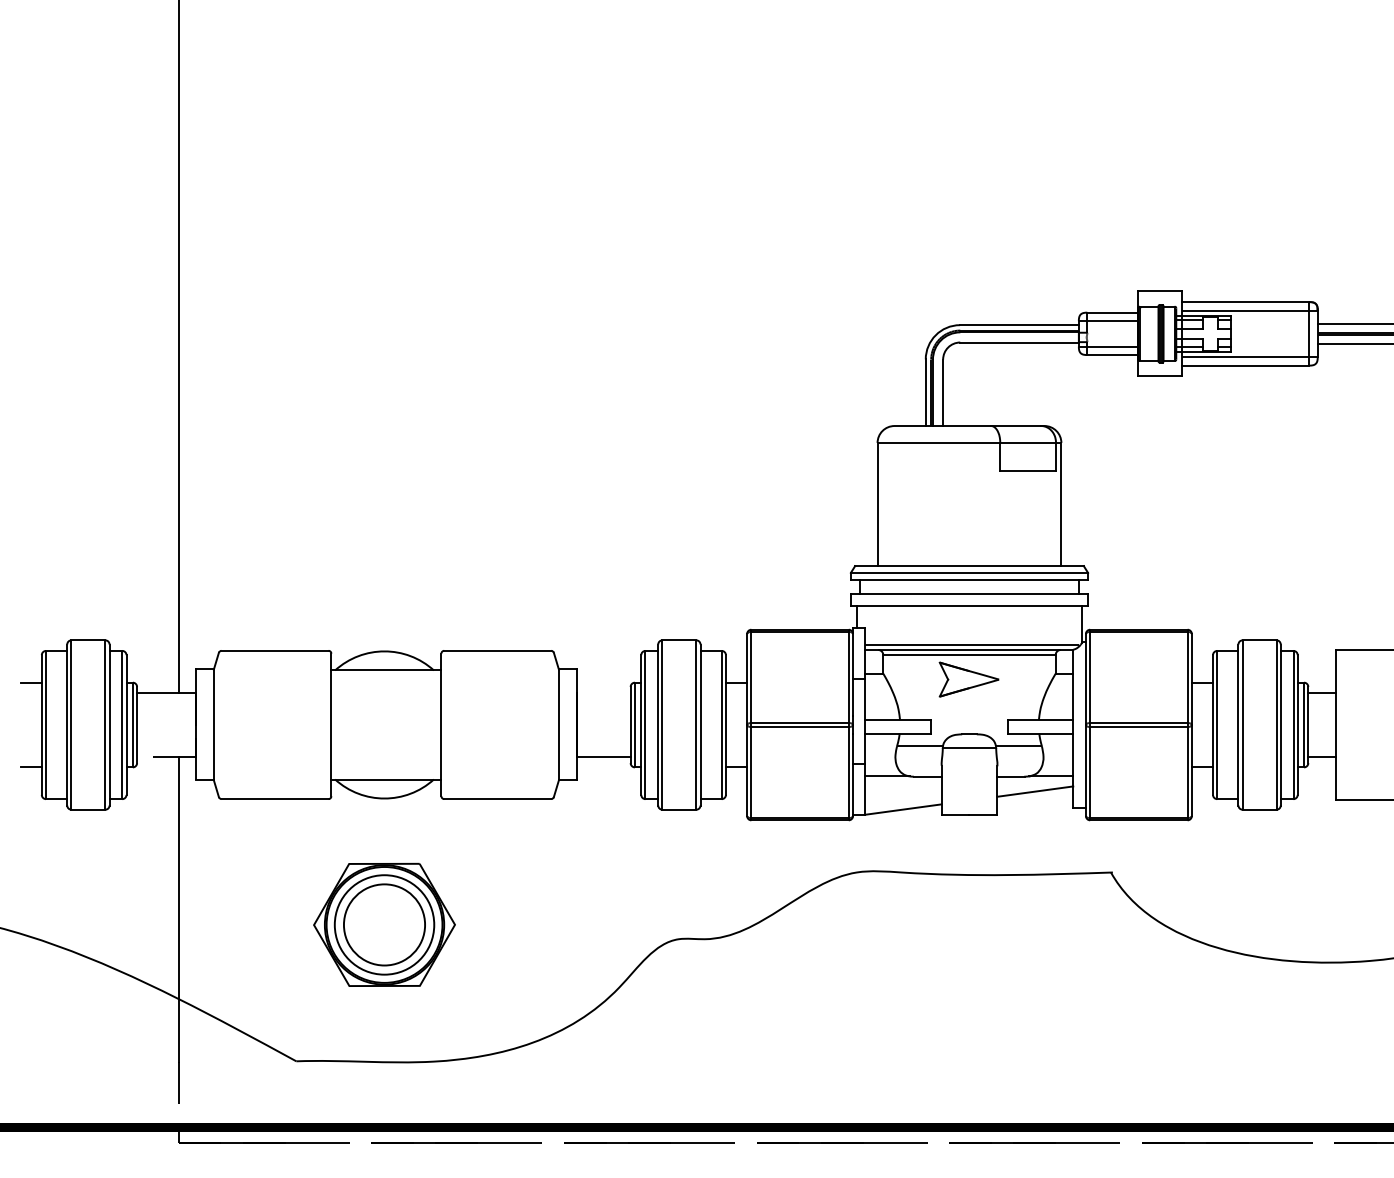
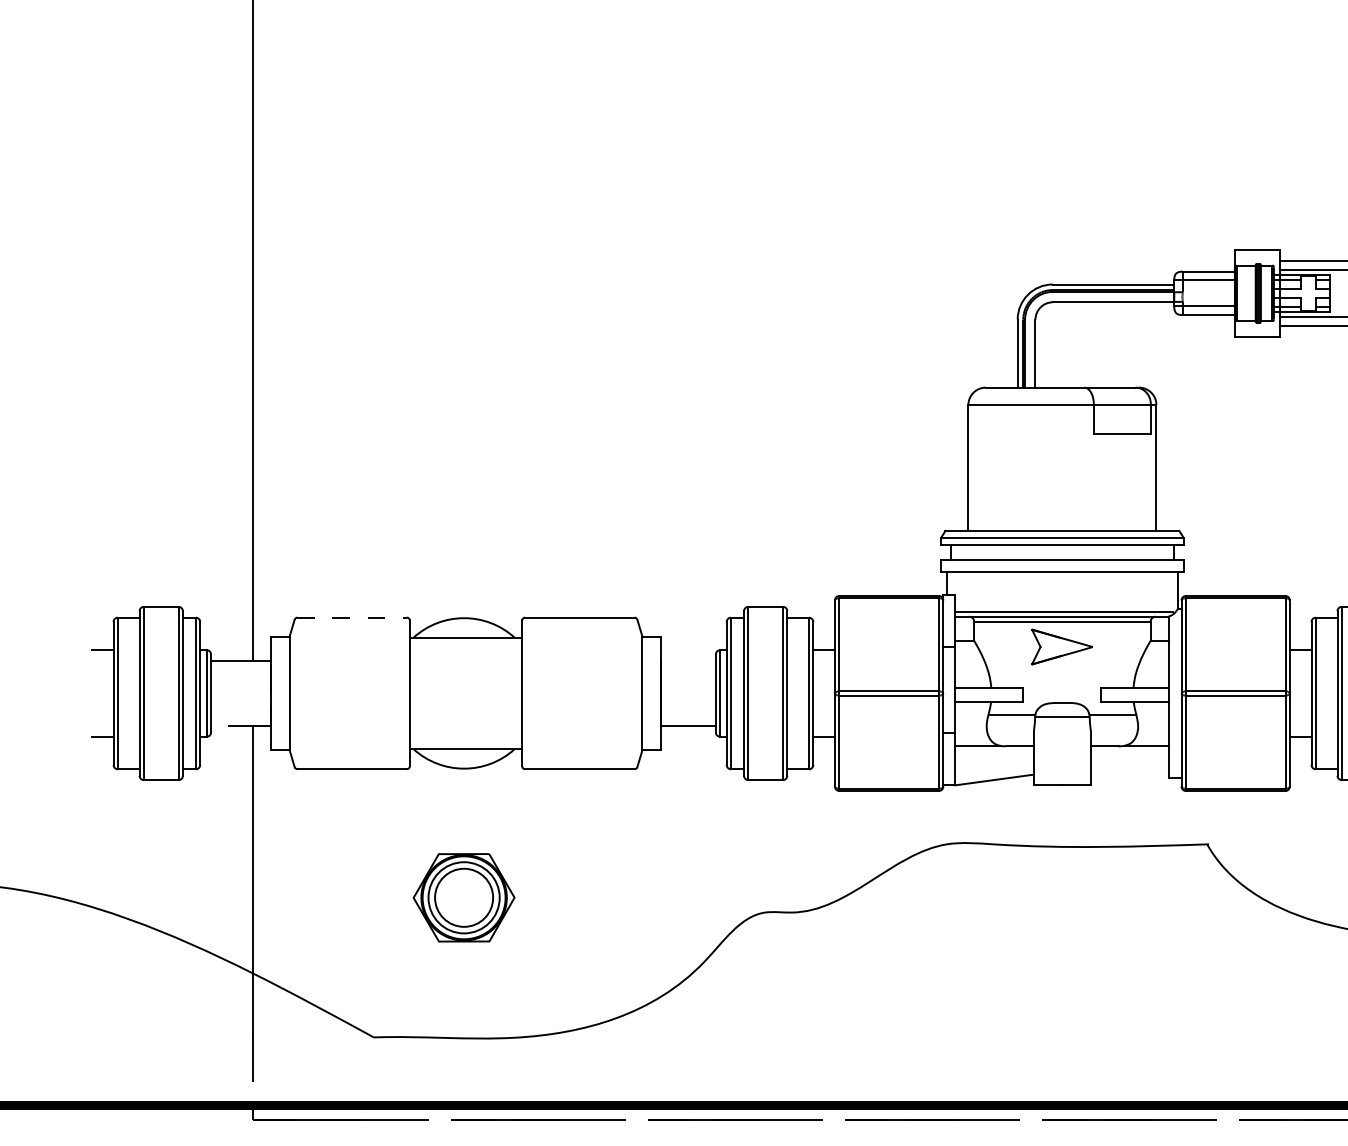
line: (275, 650) -> (352, 617), solid -> dashed
line: (1035, 791) -> (1129, 761), removed
part: (384, 924) -> (464, 897), size x0.7

